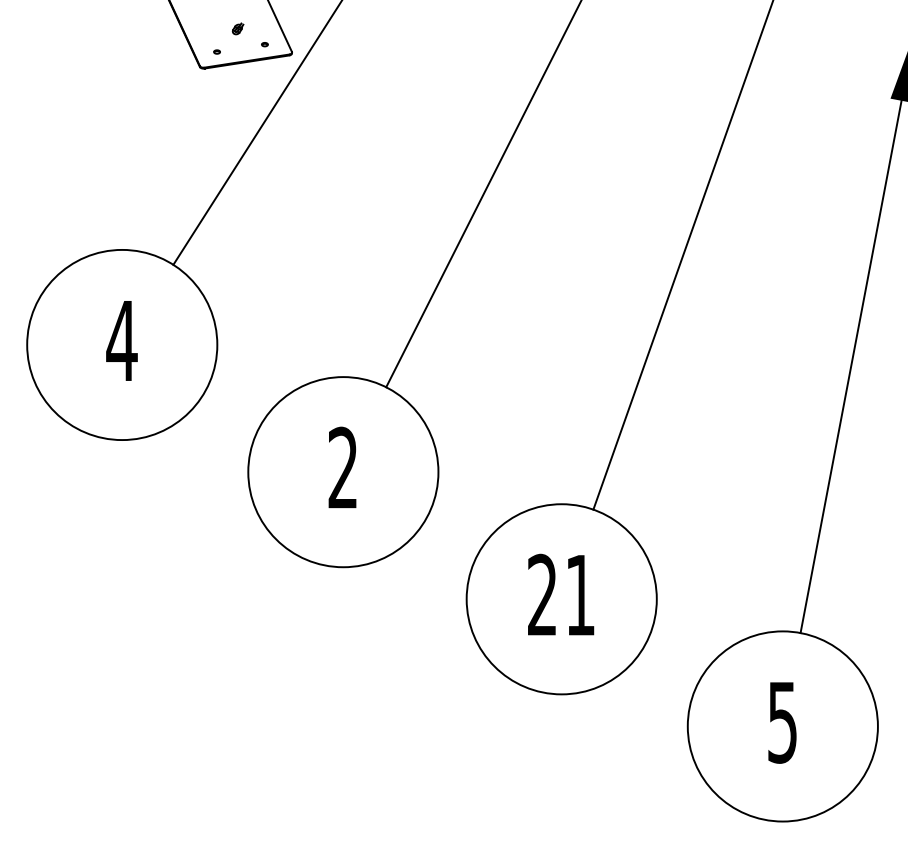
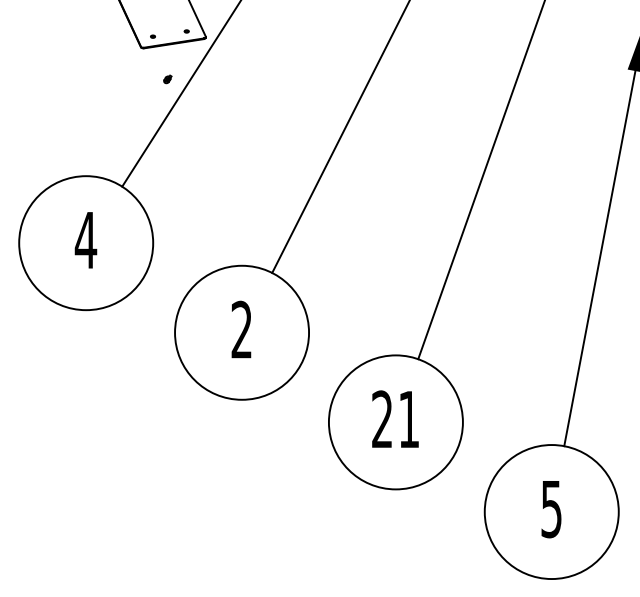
part: (237, 29) -> (167, 79), moved

